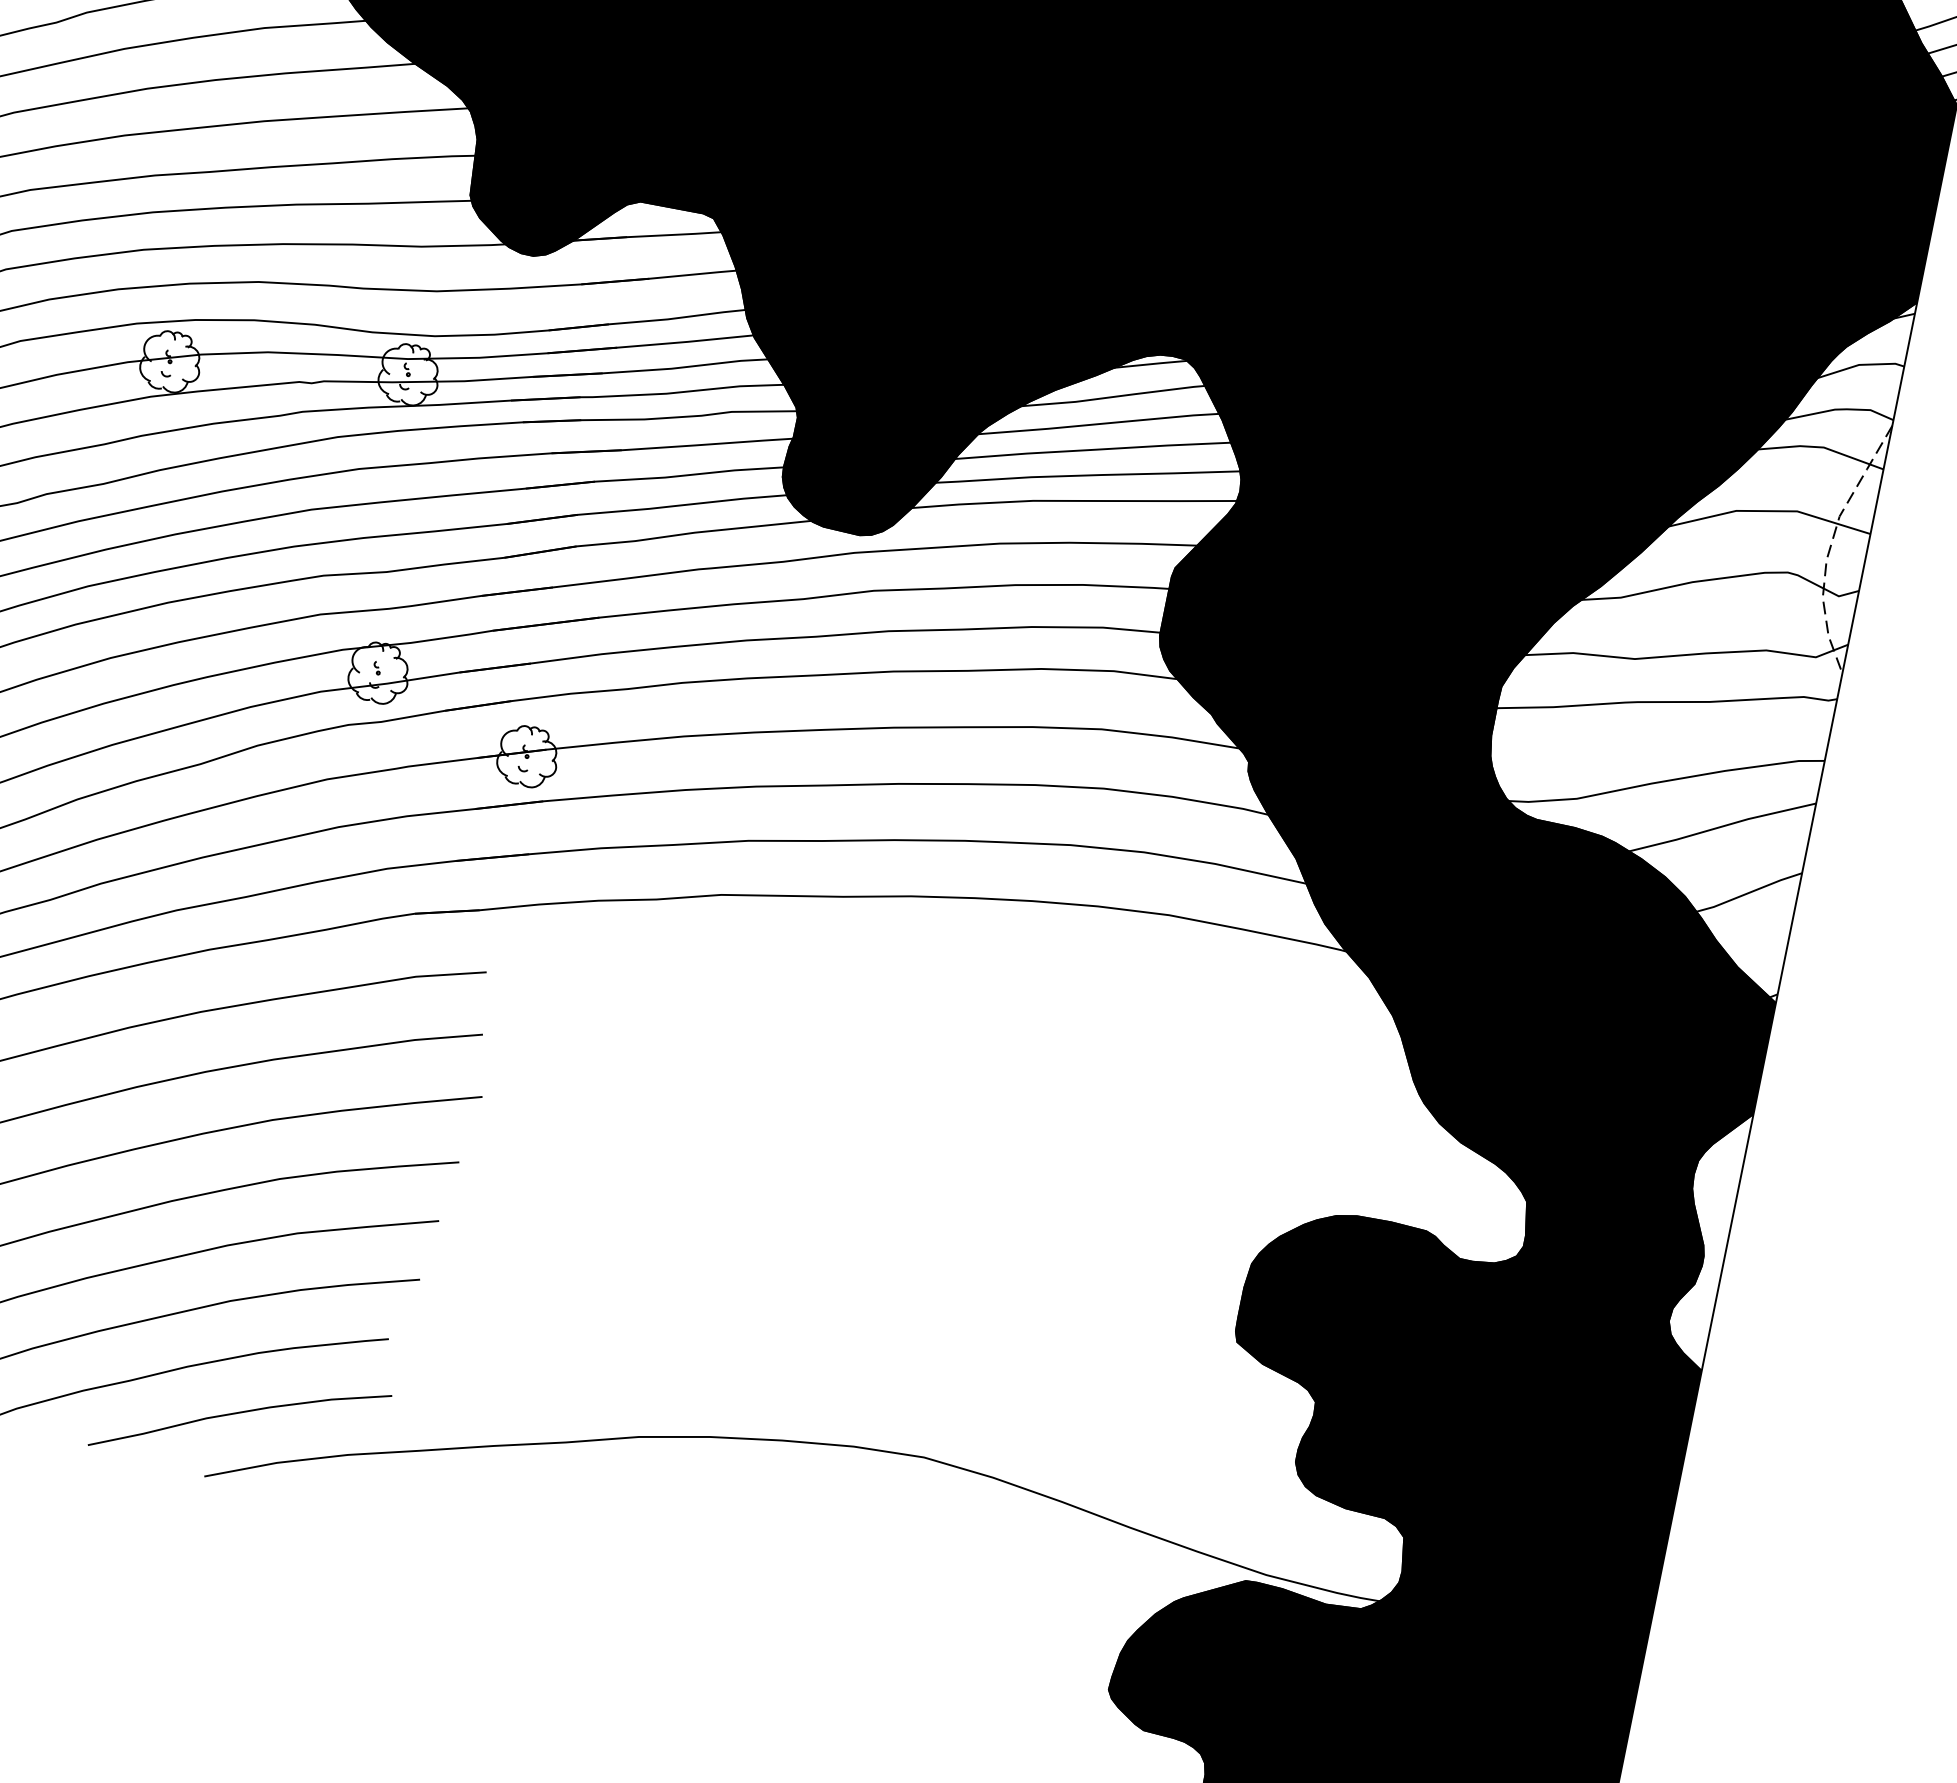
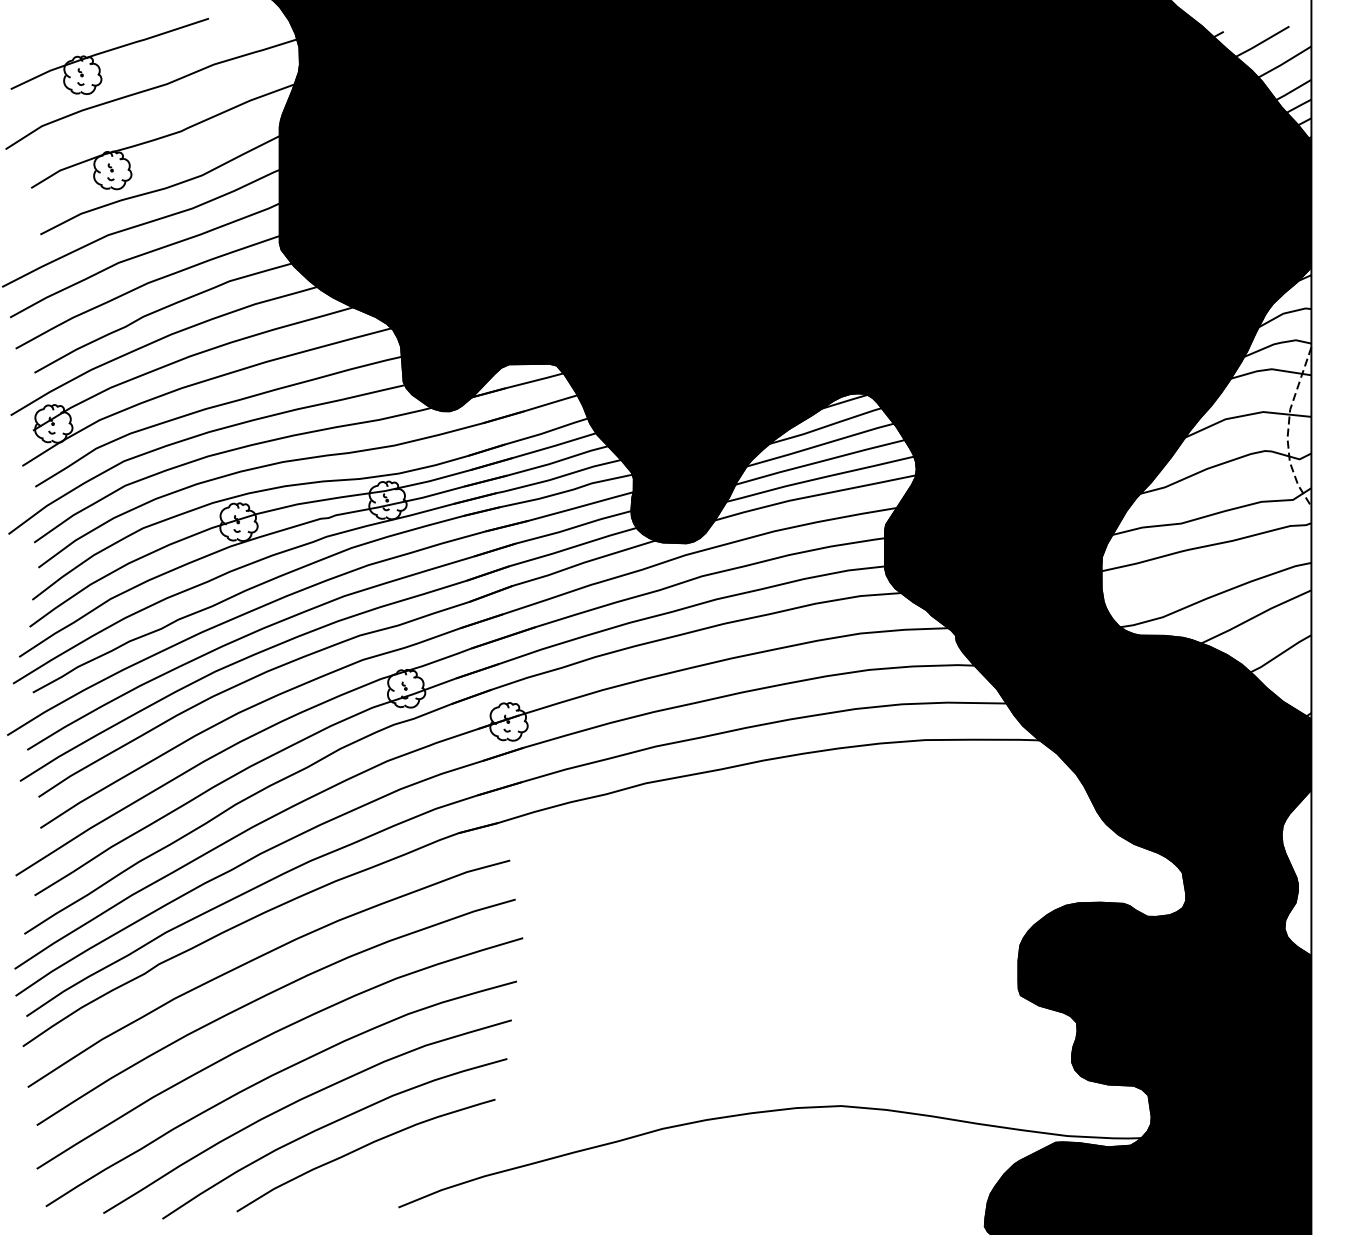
curve: (241, 1414) -> (413, 1164), removed

